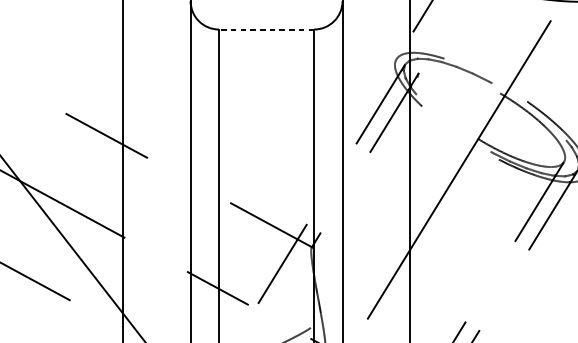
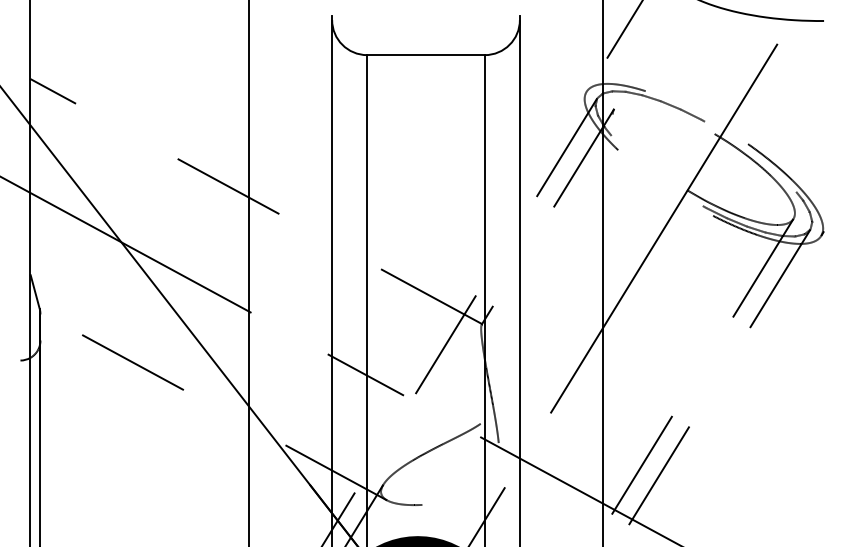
line: (266, 29) -> (426, 55), dashed -> solid

